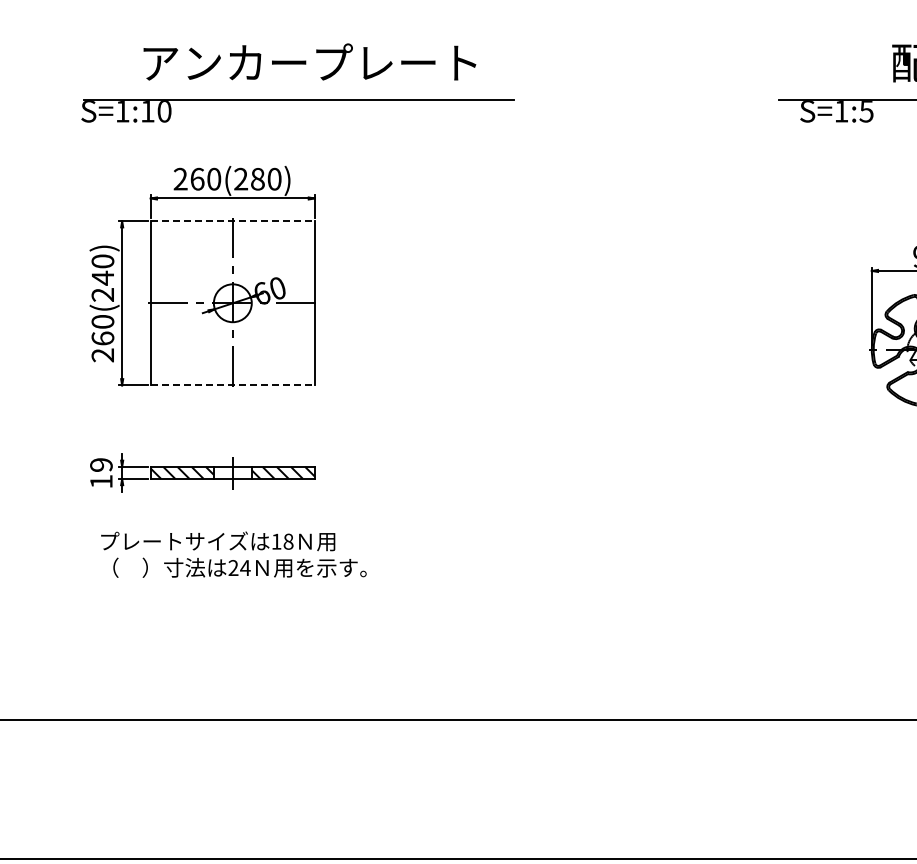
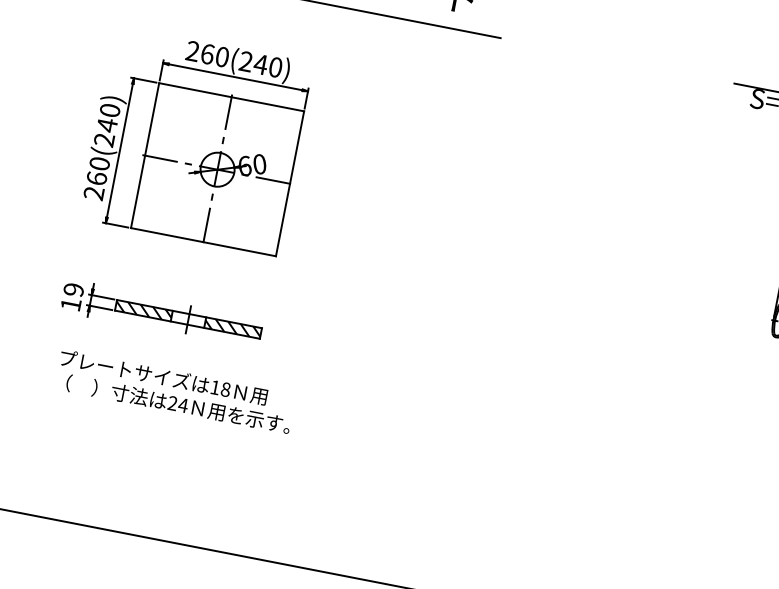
text: (257, 179) -> (260, 64), 260(280) -> 260(240)
line: (233, 221) -> (232, 97), dashed -> solid
line: (233, 385) -> (204, 242), dashed -> solid

